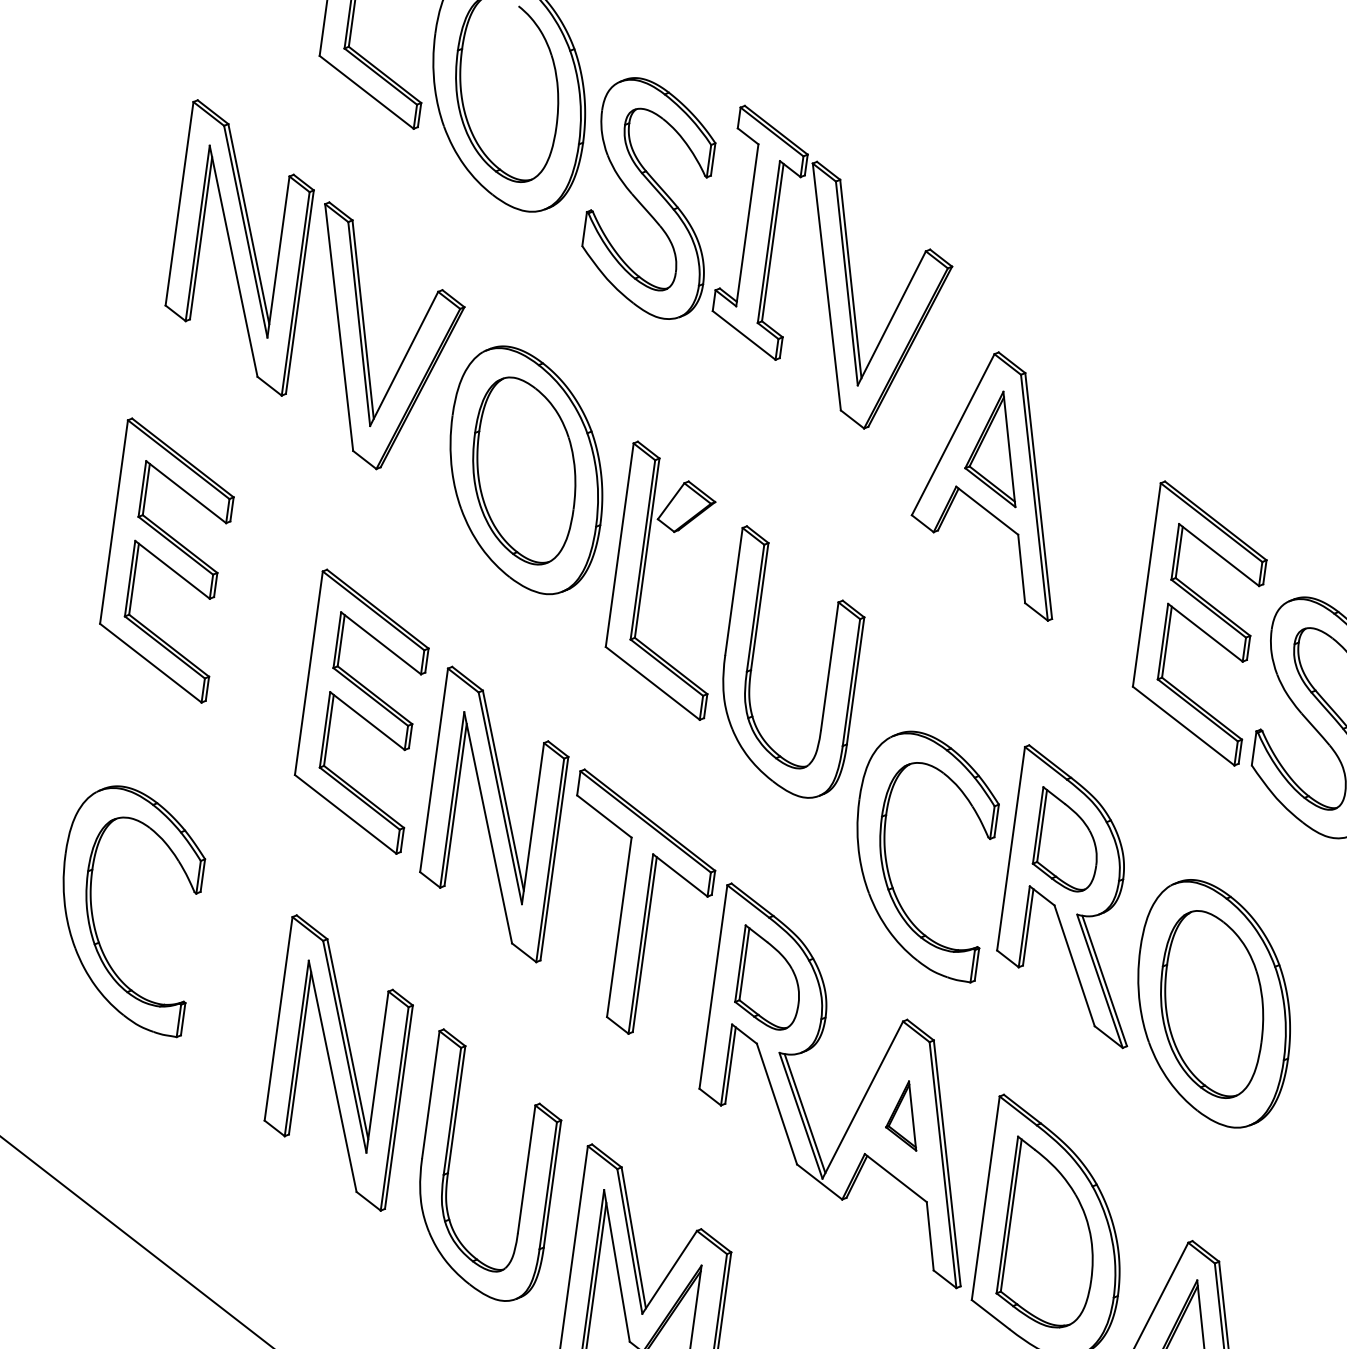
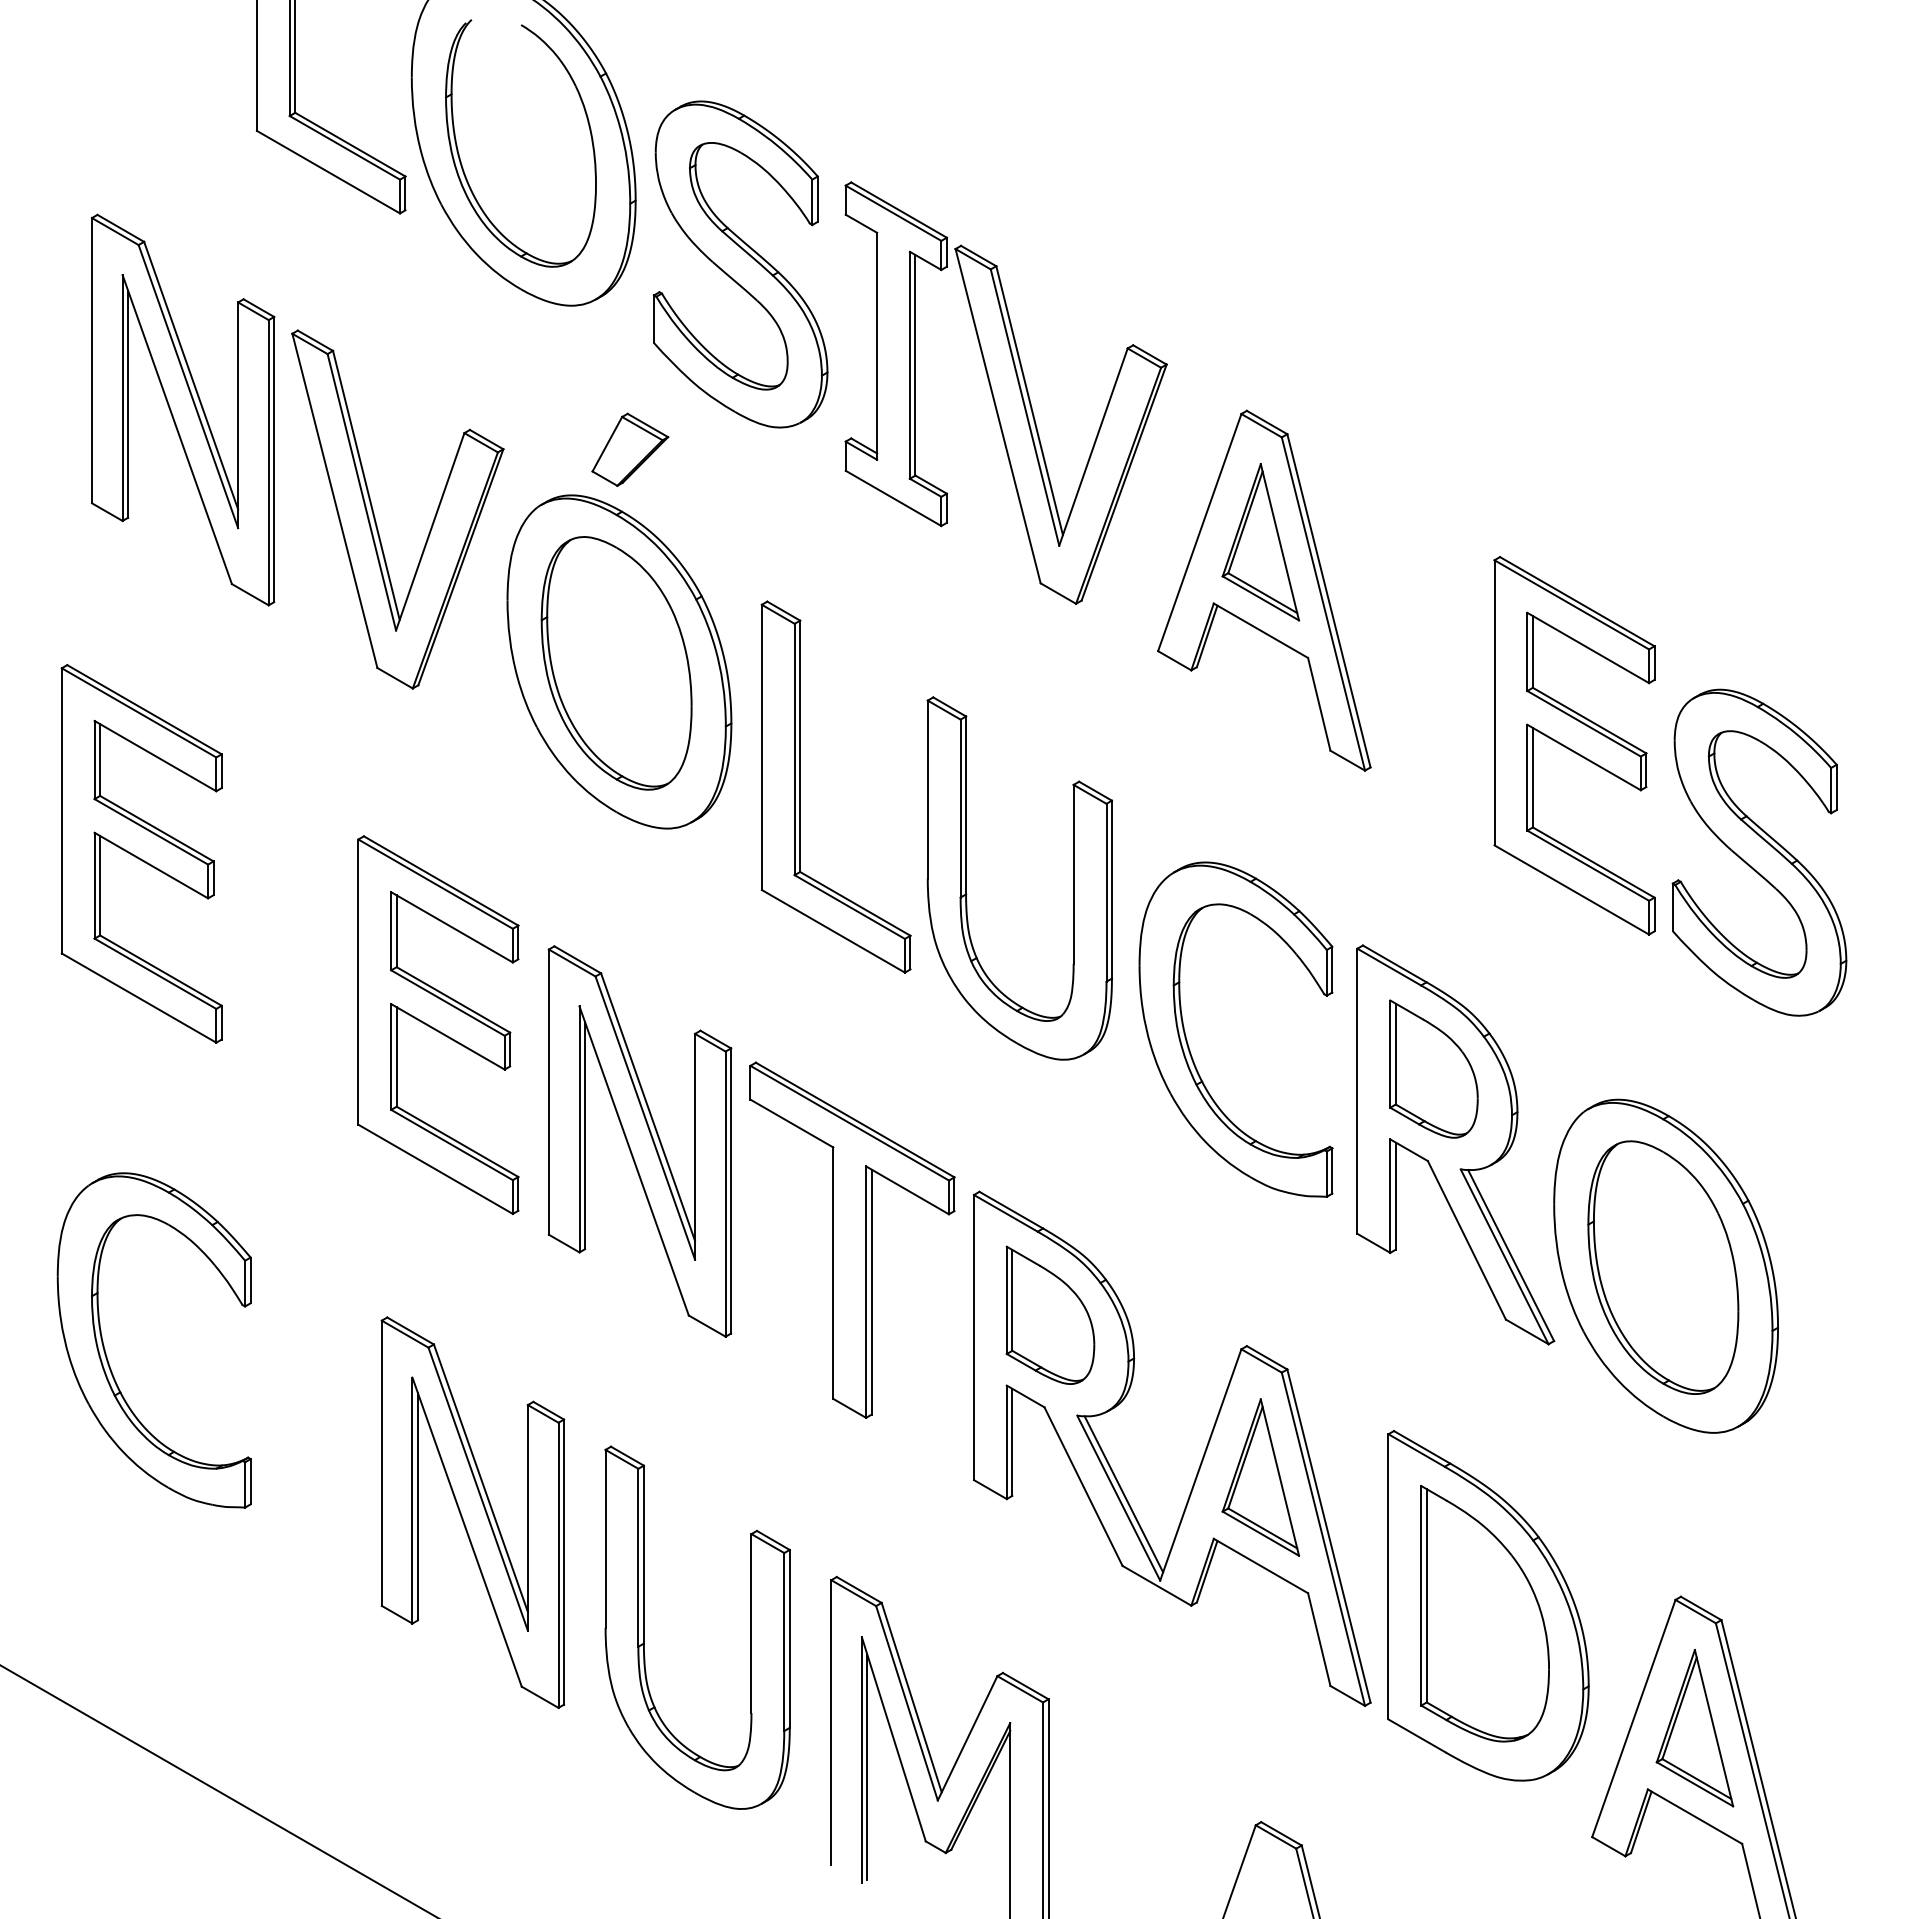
part: (834, 270) -> (1005, 392), moved
part: (687, 507) -> (630, 449), moved
part: (886, 856) -> (1187, 1039), moved
part: (904, 1114) -> (1260, 1477), size x1.67

